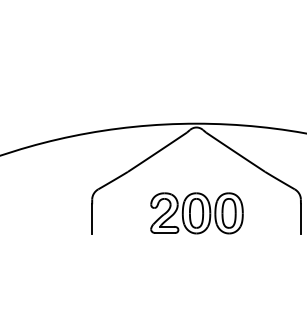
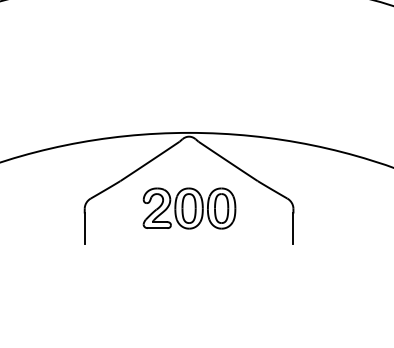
part: (196, 213) -> (189, 208), moved

